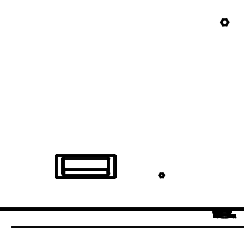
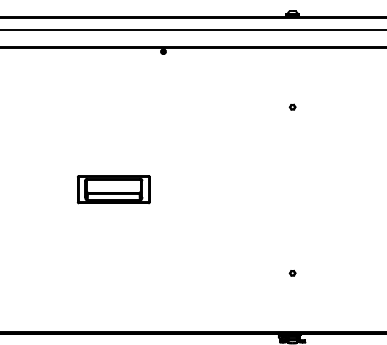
part: (224, 21) -> (292, 106), size x0.62
part: (85, 166) -> (113, 189), moved
part: (161, 174) -> (292, 272), moved

